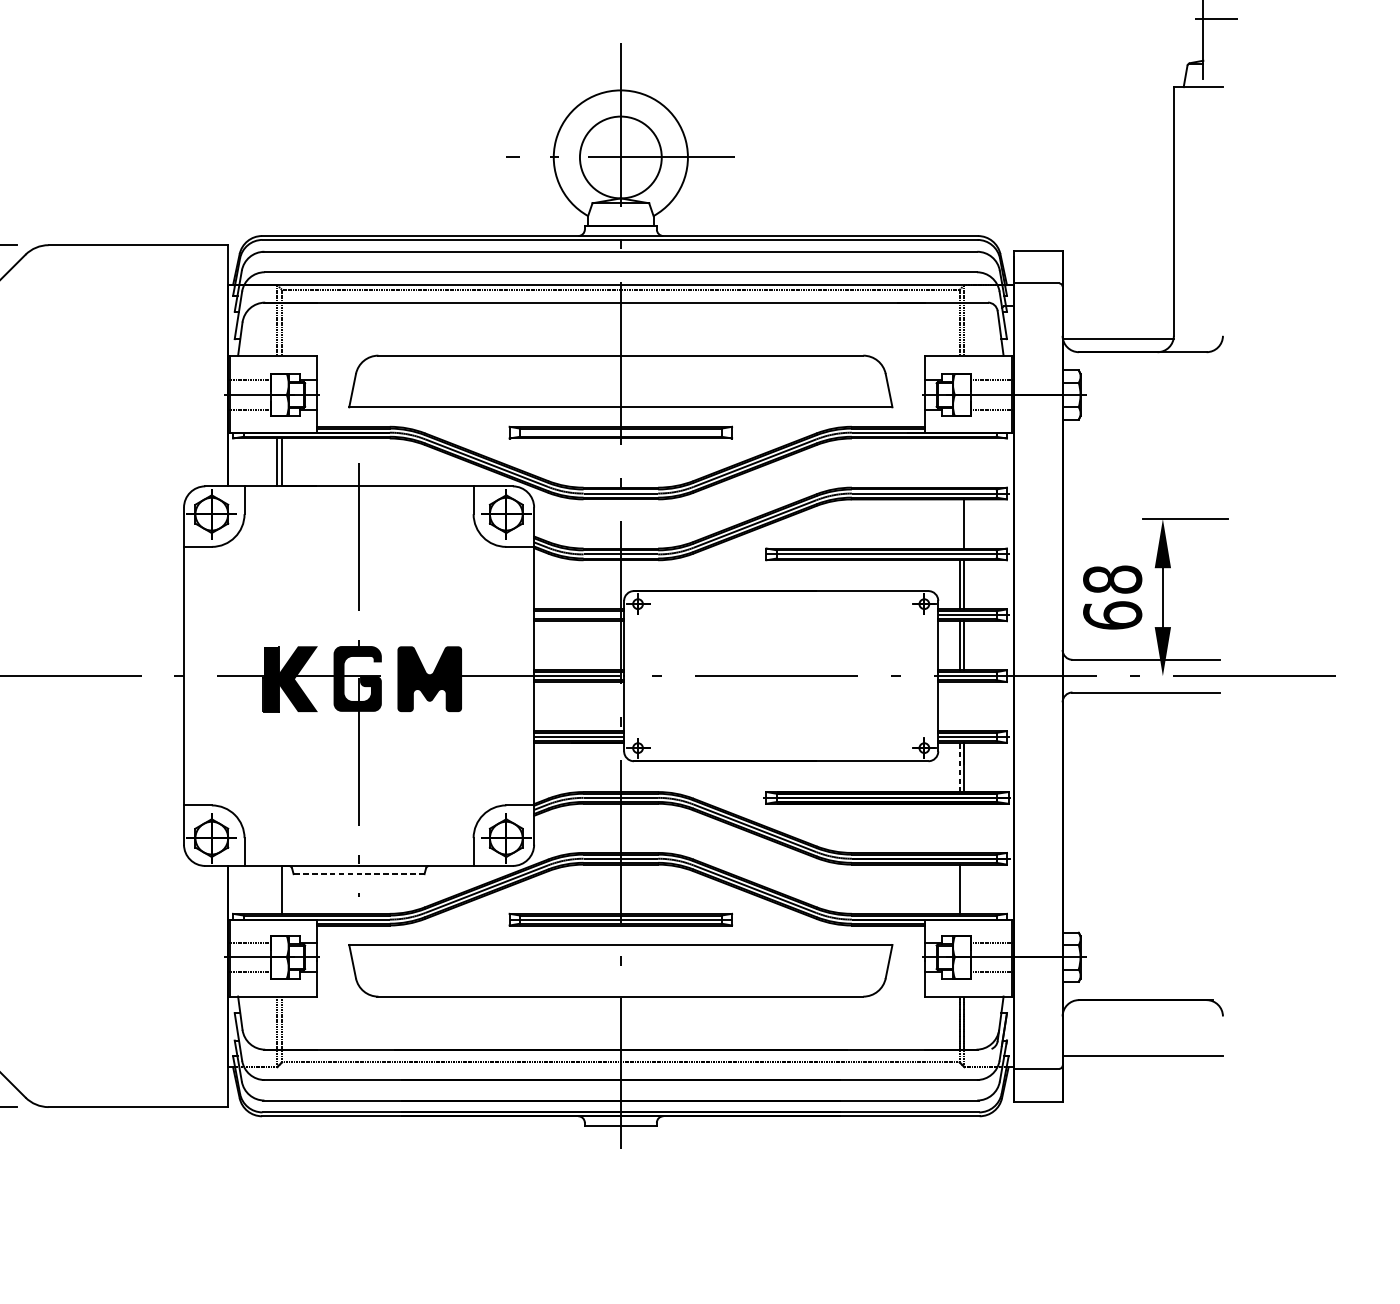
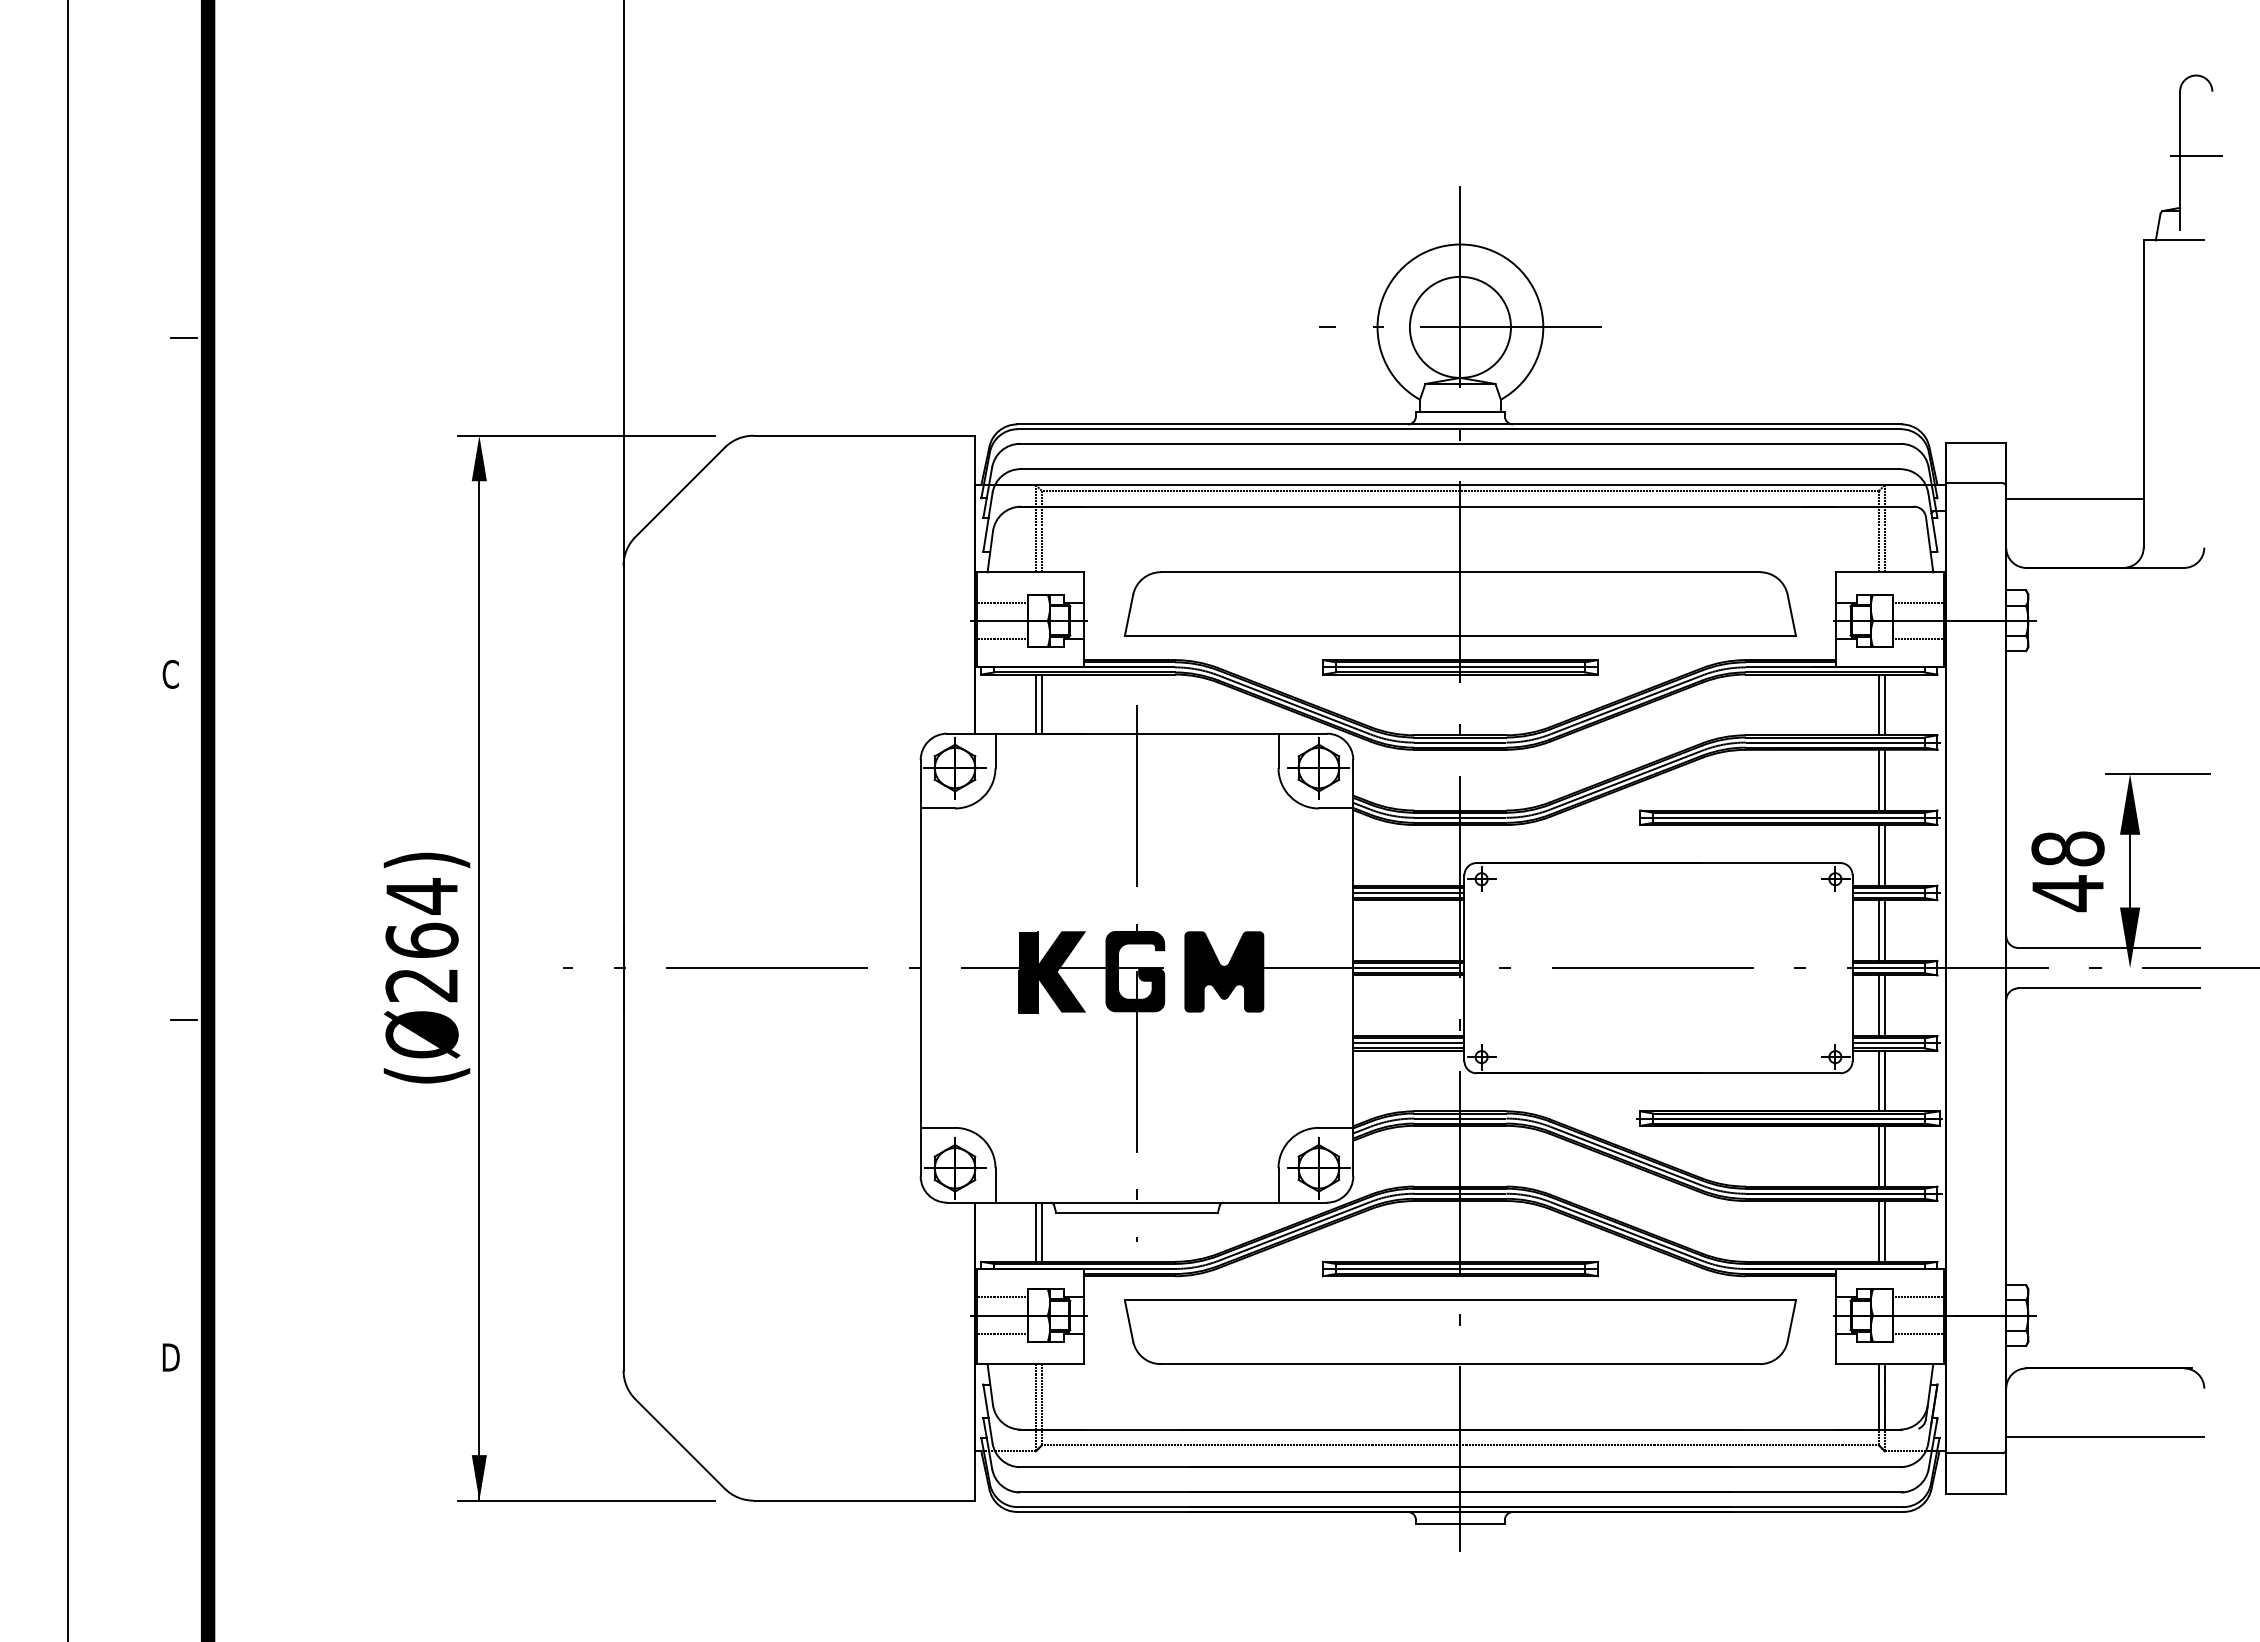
line: (1117, 339) -> (2074, 499), moved
line: (620, 432) -> (1459, 667), added
line: (959, 462) -> (1878, 704), added
line: (964, 462) -> (1884, 704), added
line: (959, 523) -> (1878, 779), added
line: (578, 614) -> (1408, 892), added
text: (1112, 615) -> (2067, 893), 68 -> 48
line: (959, 706) -> (1878, 1005), added
line: (964, 706) -> (1884, 1005), added
line: (959, 767) -> (1878, 1081), dashed -> solid
line: (959, 827) -> (1878, 1155), added
line: (964, 827) -> (1884, 1155), added
line: (359, 873) -> (1137, 1212), dashed -> solid
line: (276, 889) -> (1035, 1231), added
line: (964, 889) -> (1884, 1231), added

